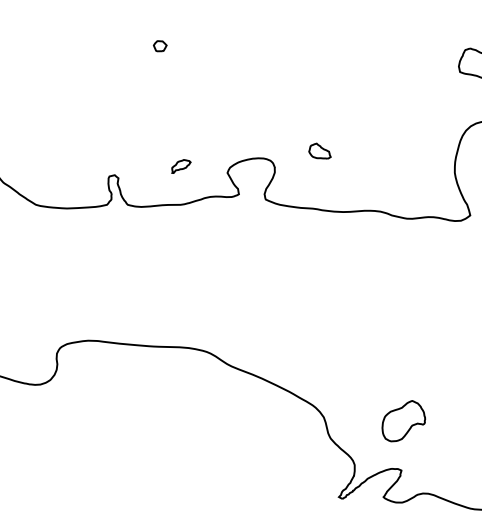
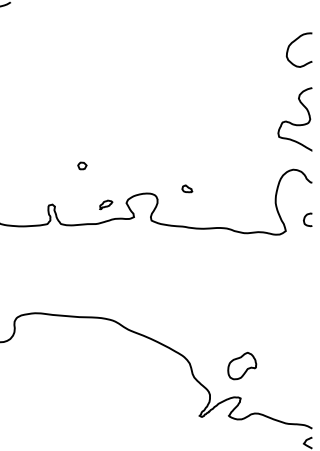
part: (160, 45) -> (82, 165), moved
part: (320, 150) -> (187, 188), size x0.7
part: (181, 165) -> (106, 204), moved

